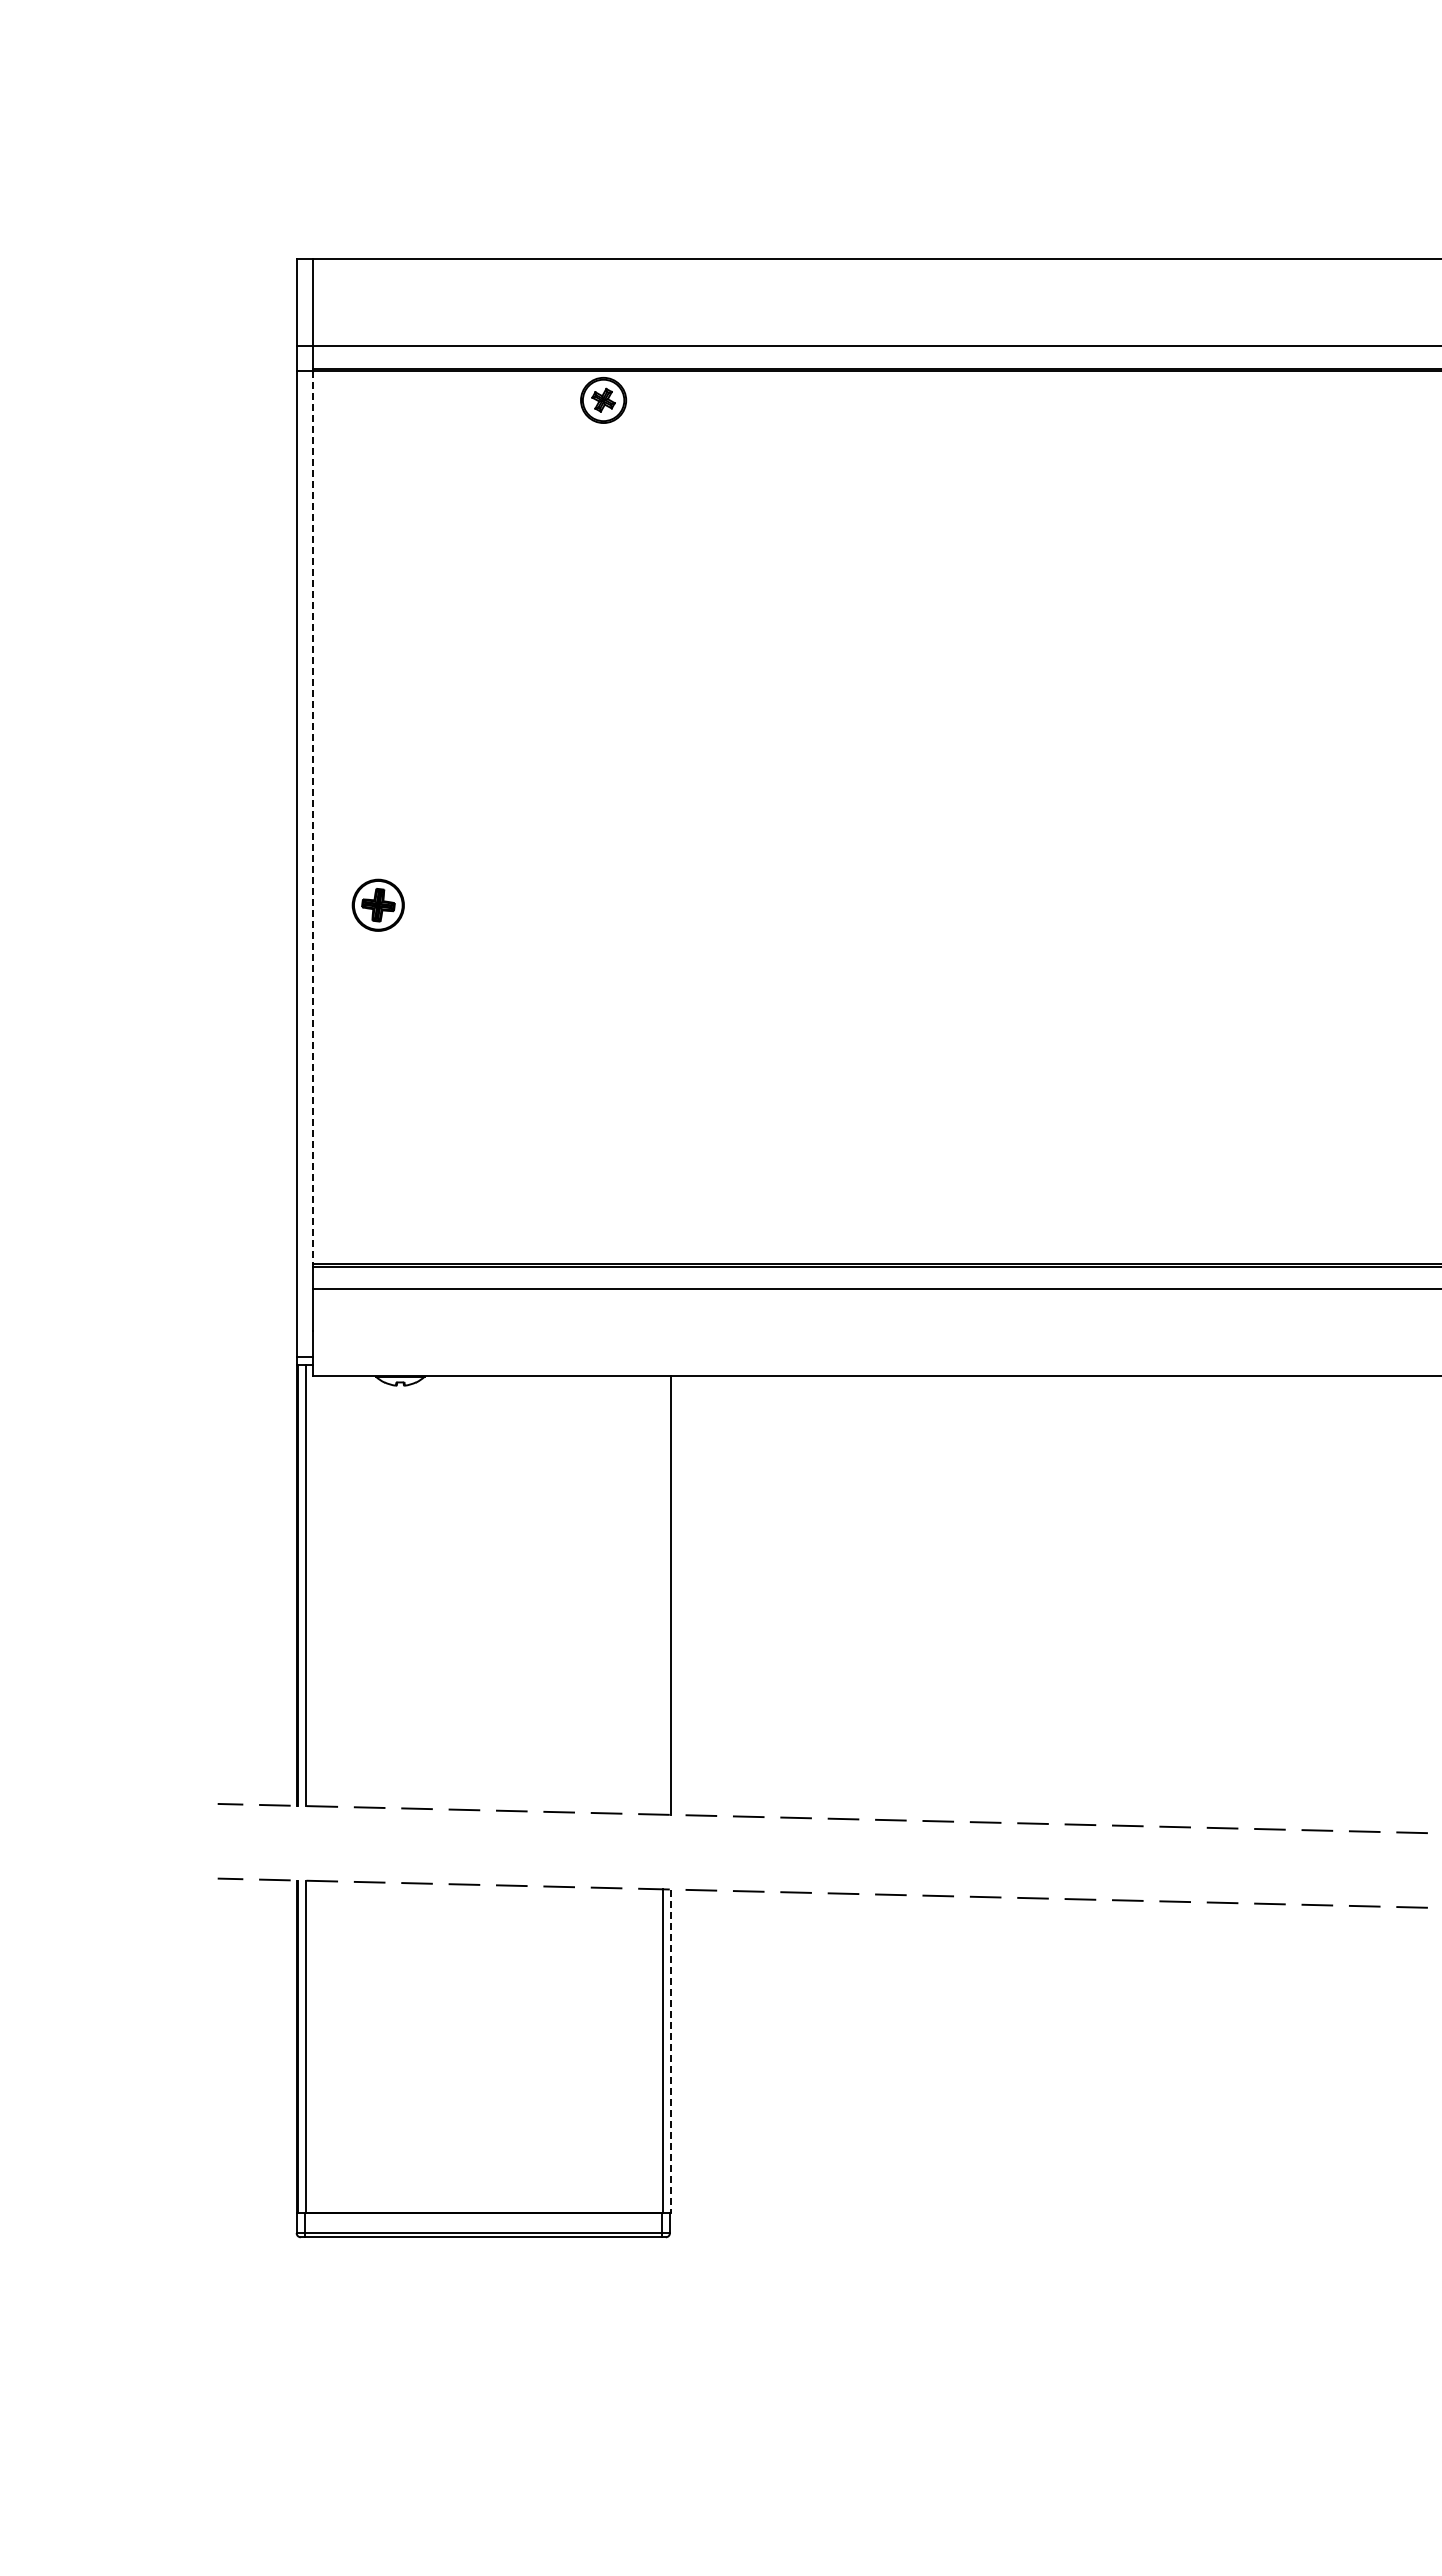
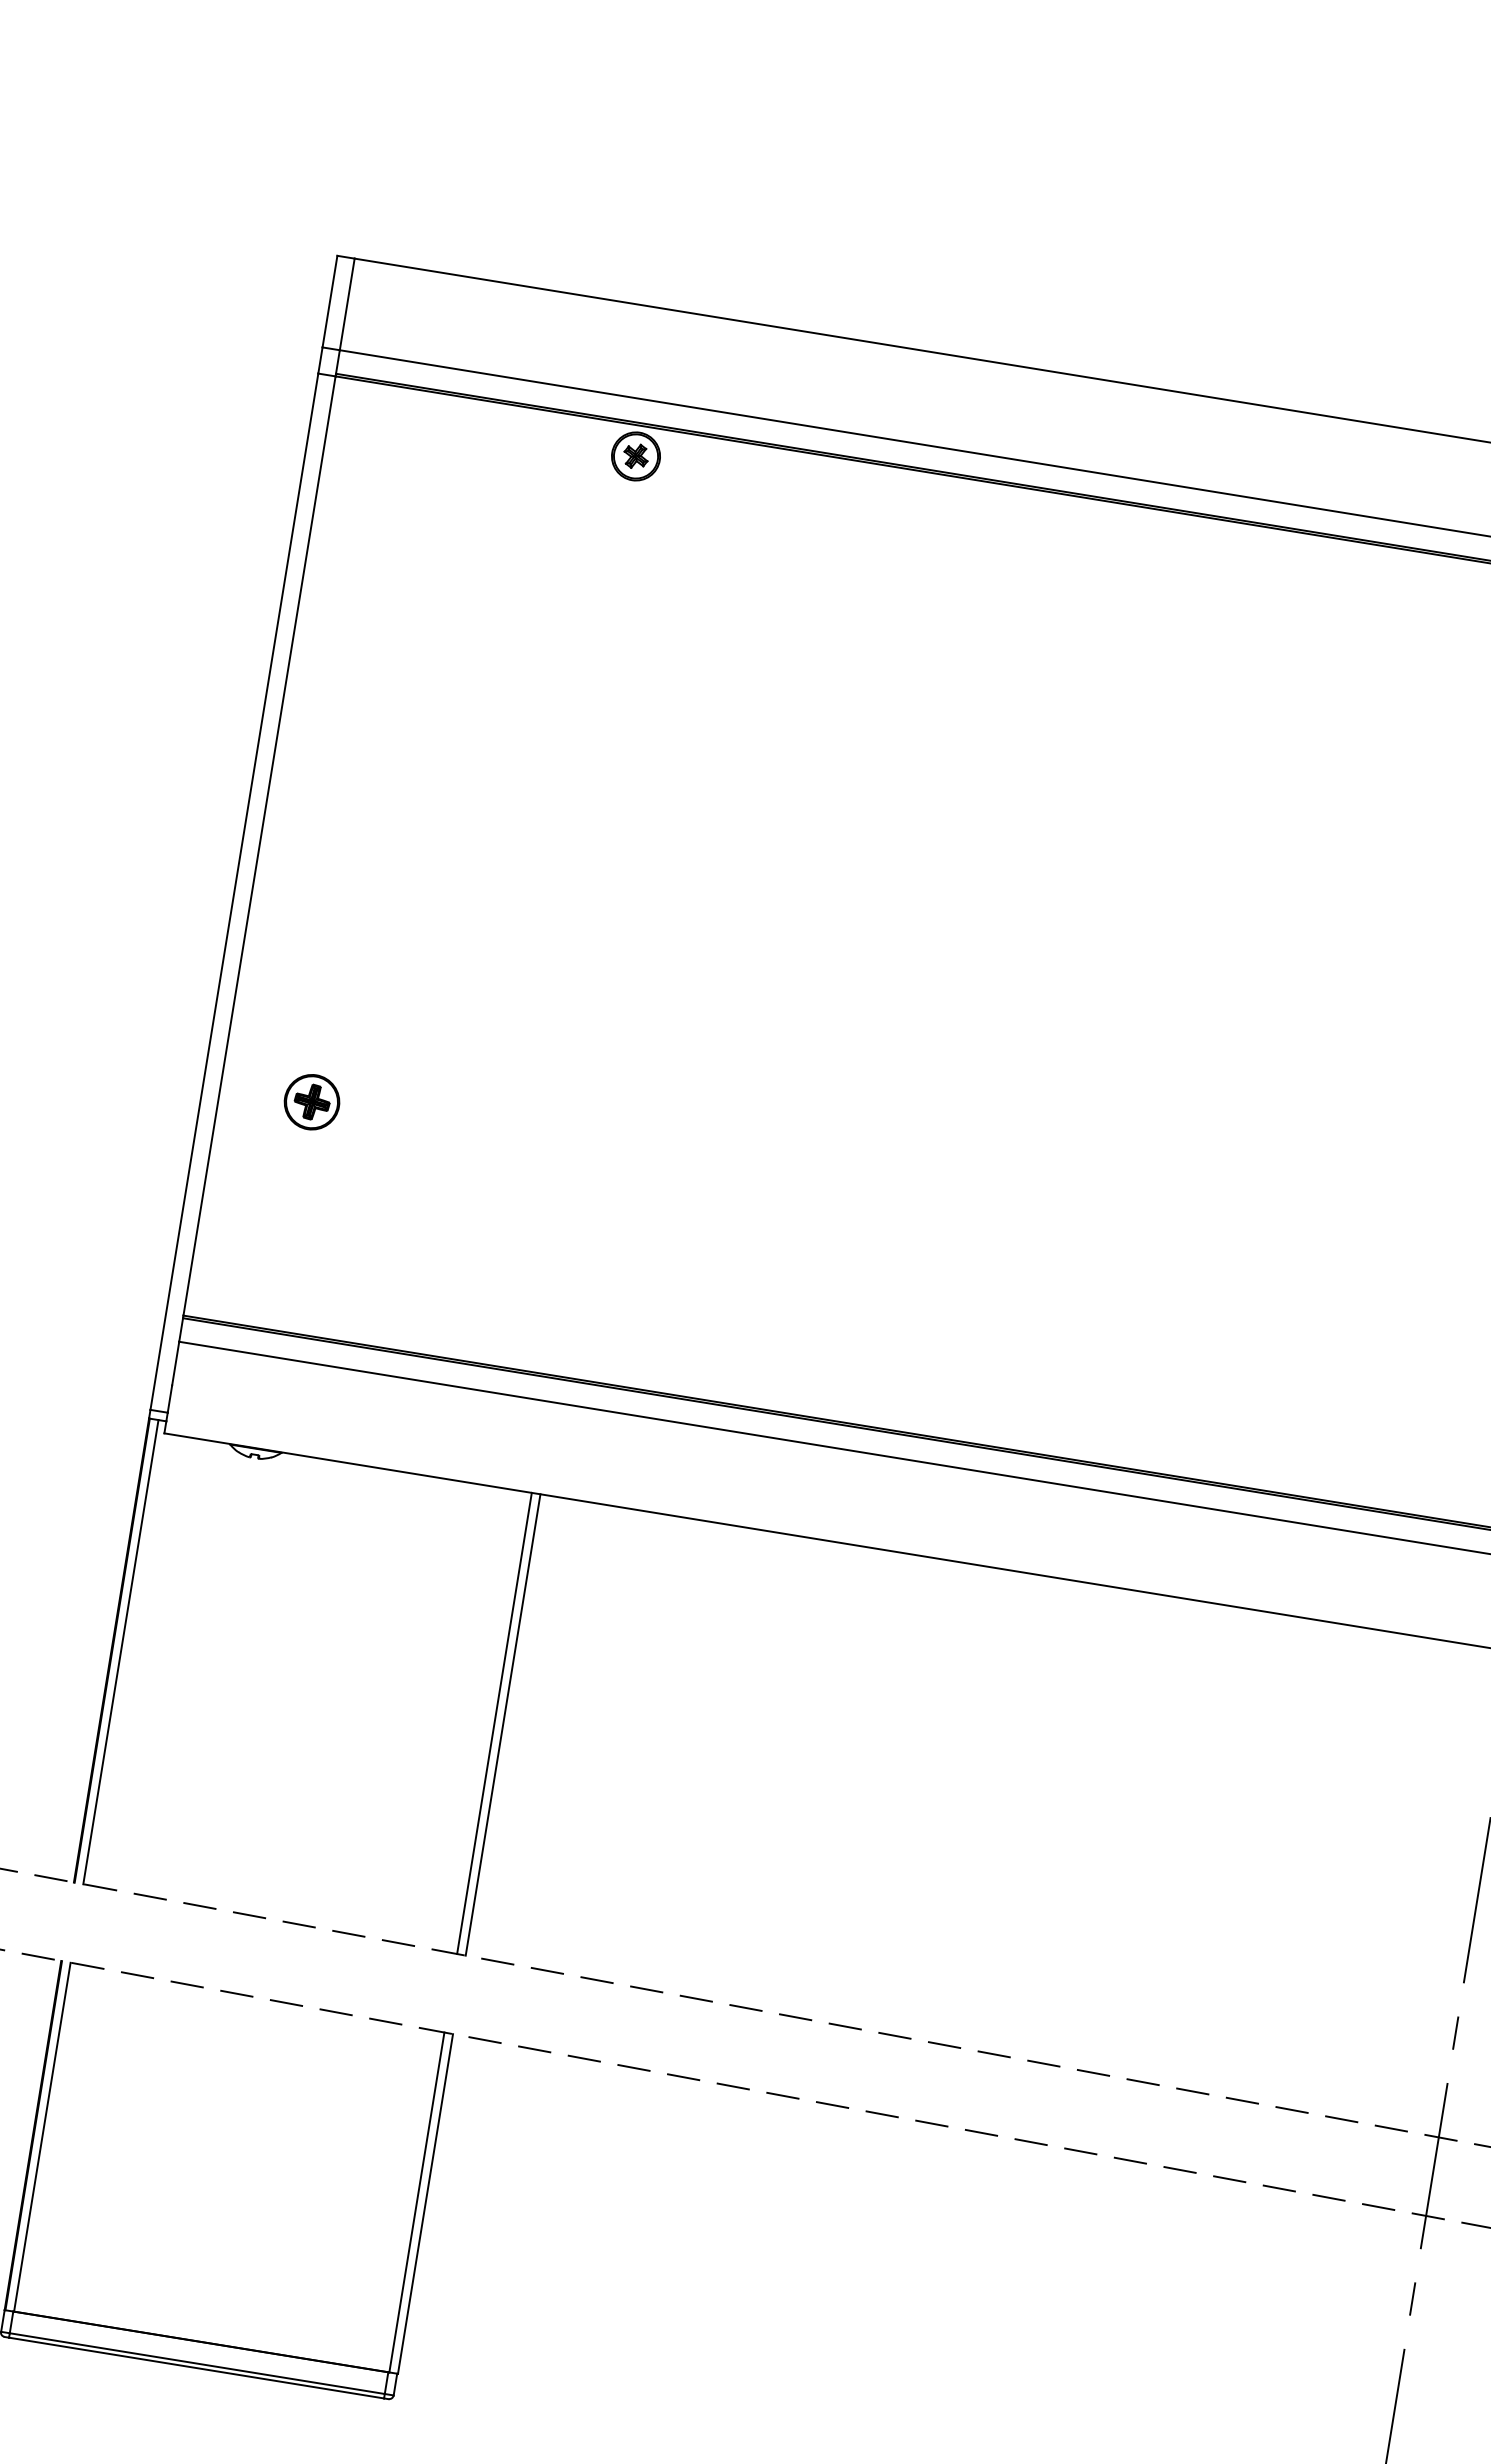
line: (313, 818) -> (259, 846), dashed -> solid
part: (377, 904) -> (311, 1101), moved
line: (662, 1595) -> (494, 1723), added
line: (670, 2051) -> (425, 2204), dashed -> solid

